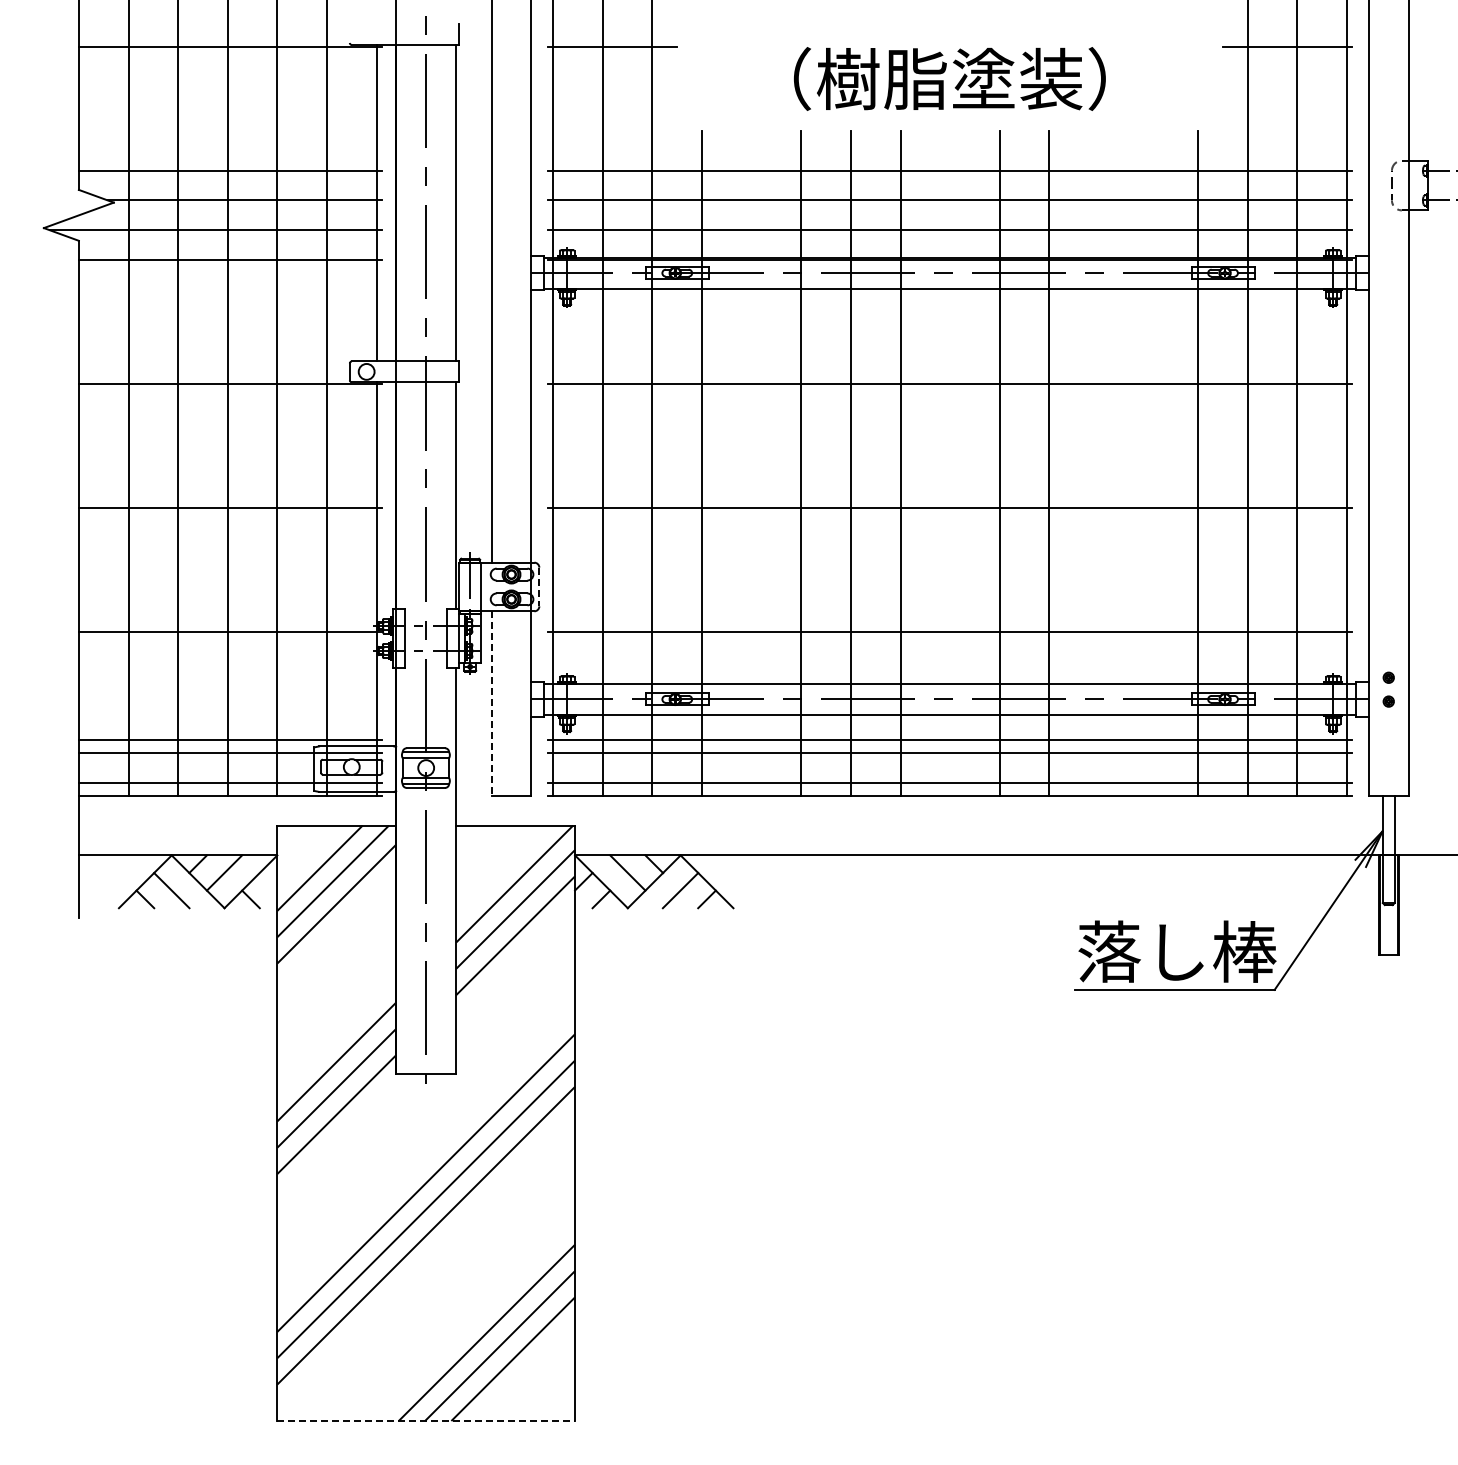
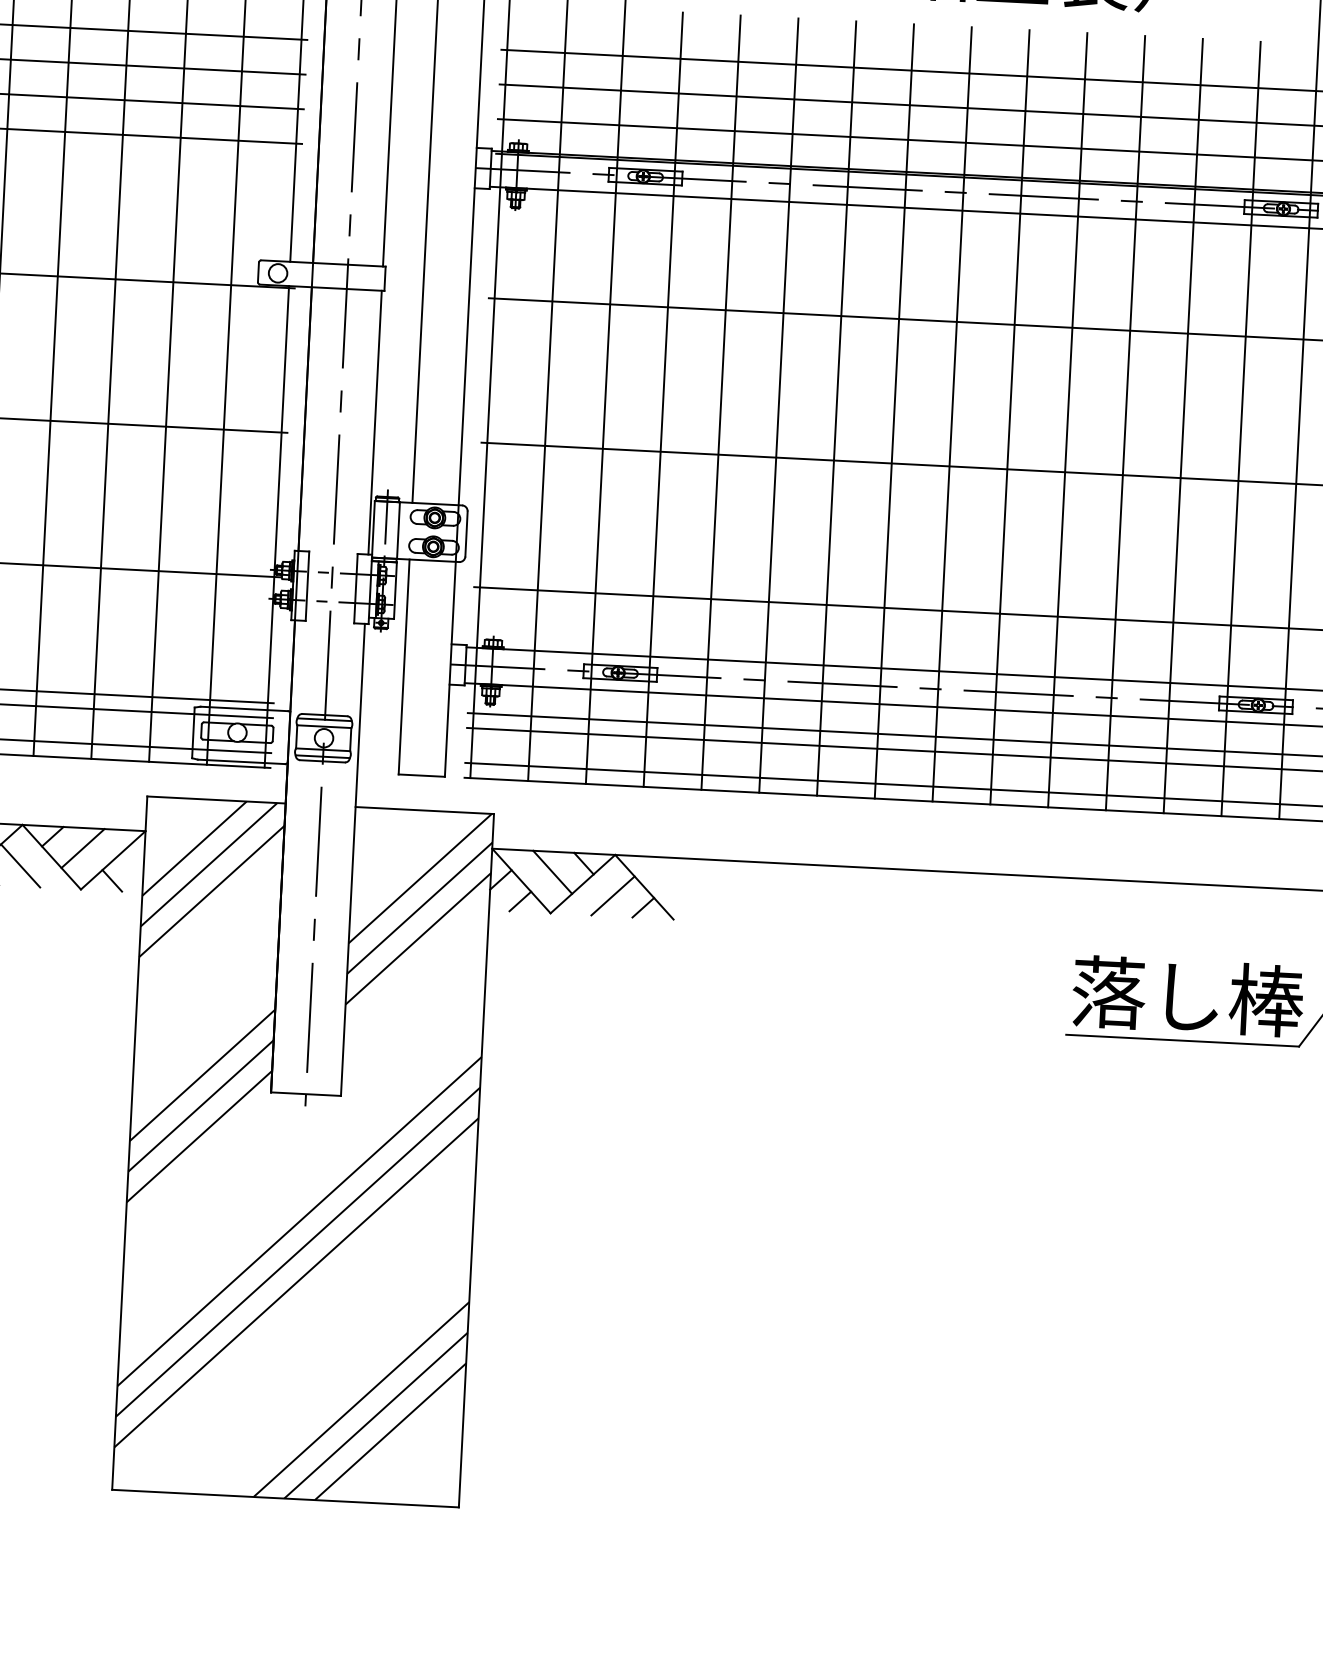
line: (751, 463) -> (720, 402), added
line: (950, 463) -> (952, 414), added
line: (1099, 463) -> (1126, 423), added
line: (1148, 463) -> (1183, 426), added
line: (539, 587) -> (466, 534), dashed -> solid
line: (491, 704) -> (403, 668), dashed -> solid
line: (426, 1421) -> (285, 1499), dashed -> solid

